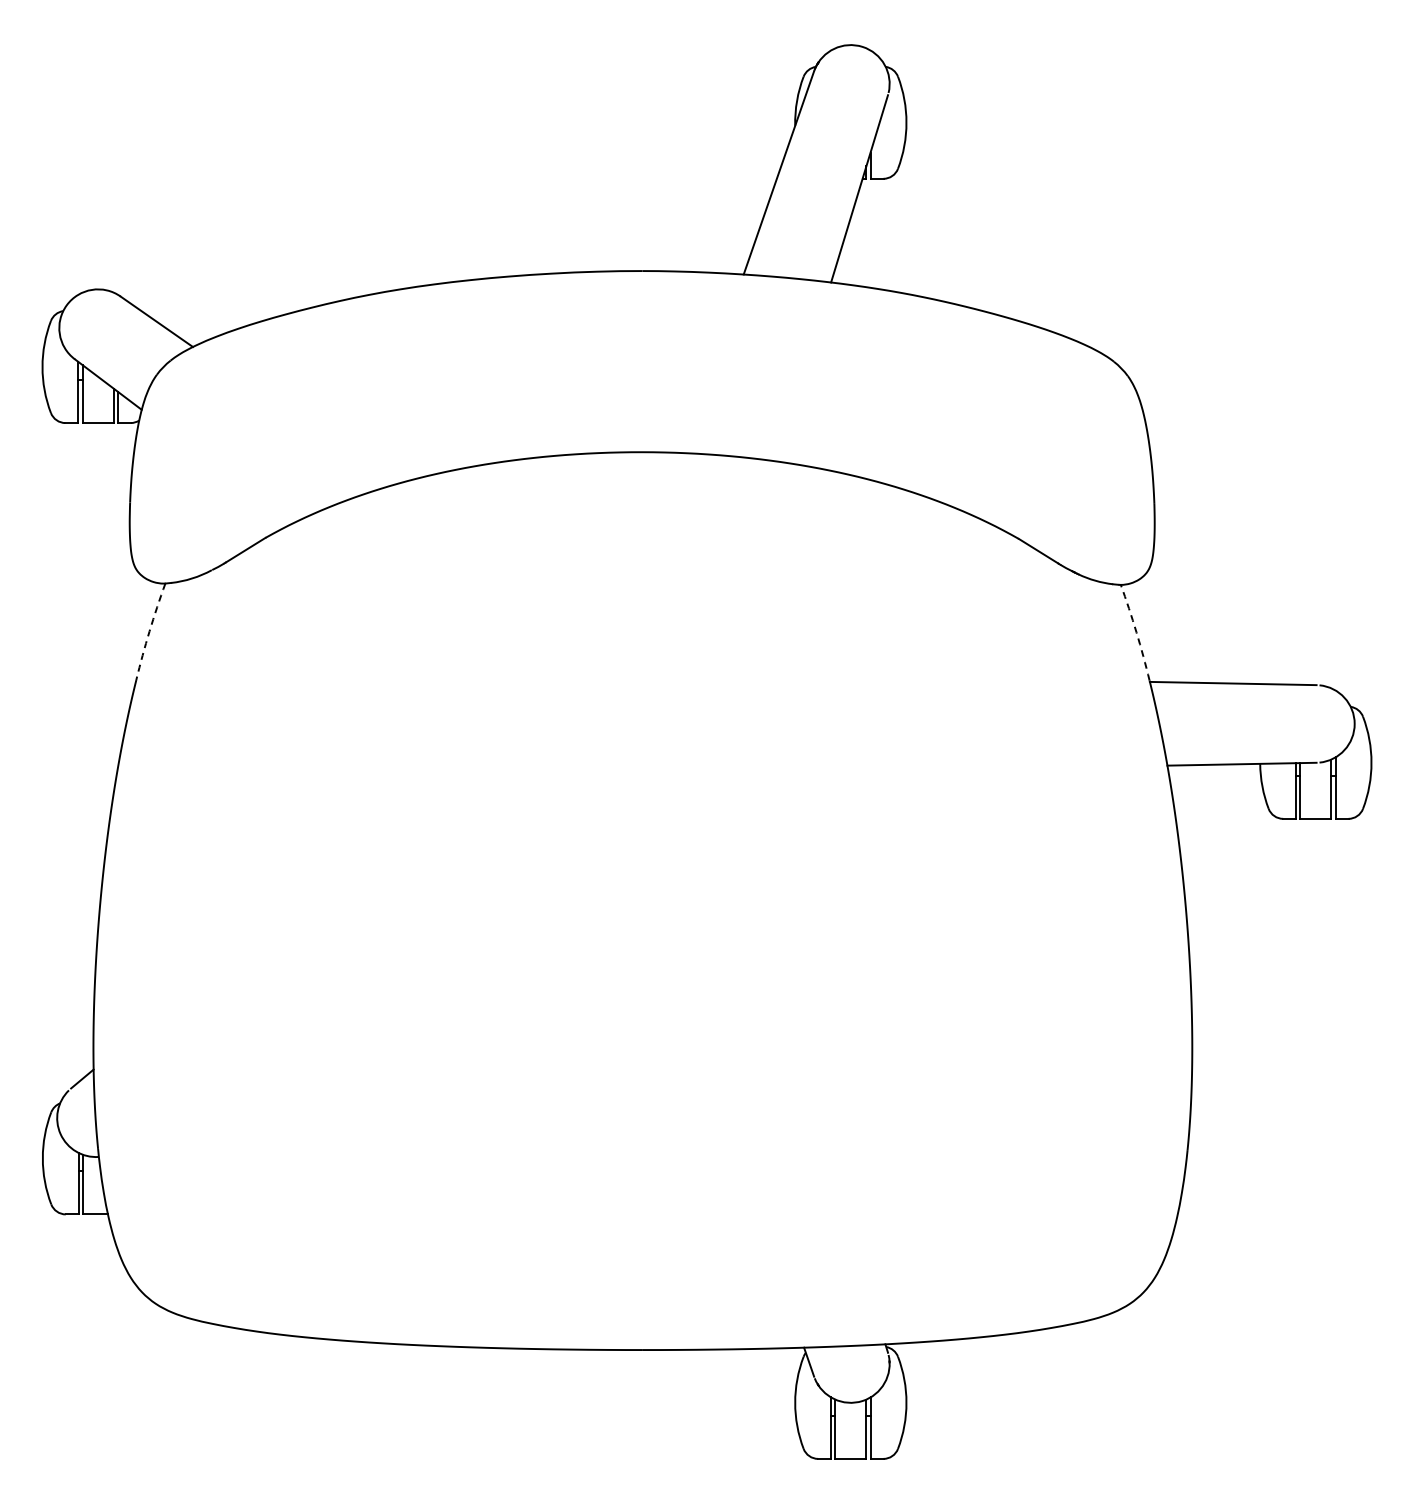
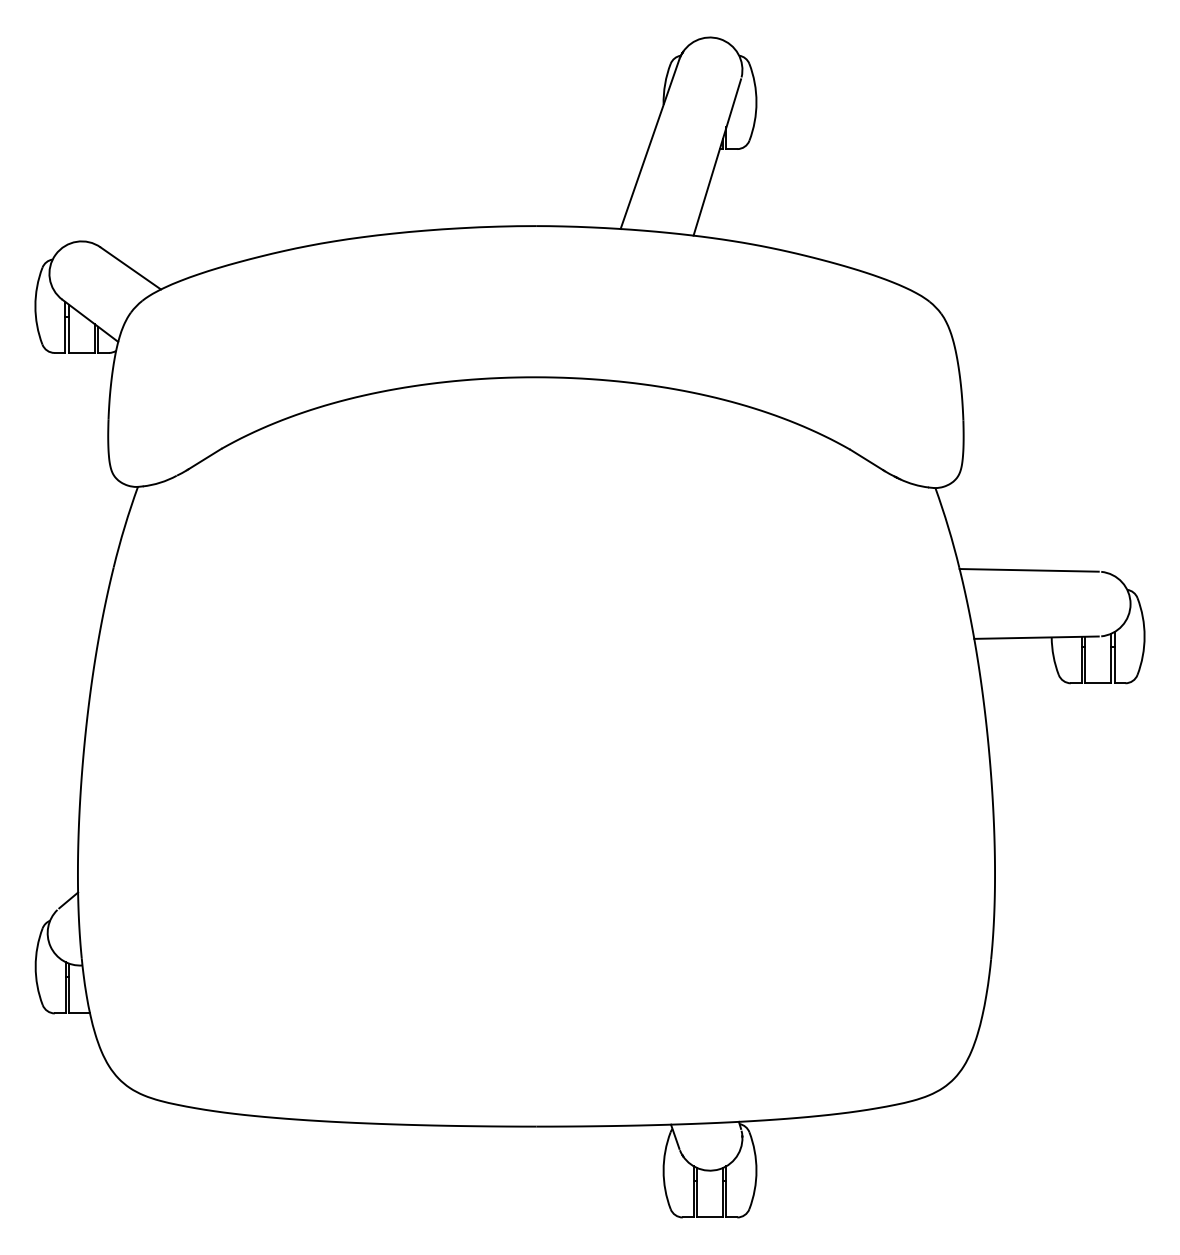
arc: (149, 631) -> (124, 526), dashed -> solid
arc: (1136, 632) -> (948, 527), dashed -> solid

